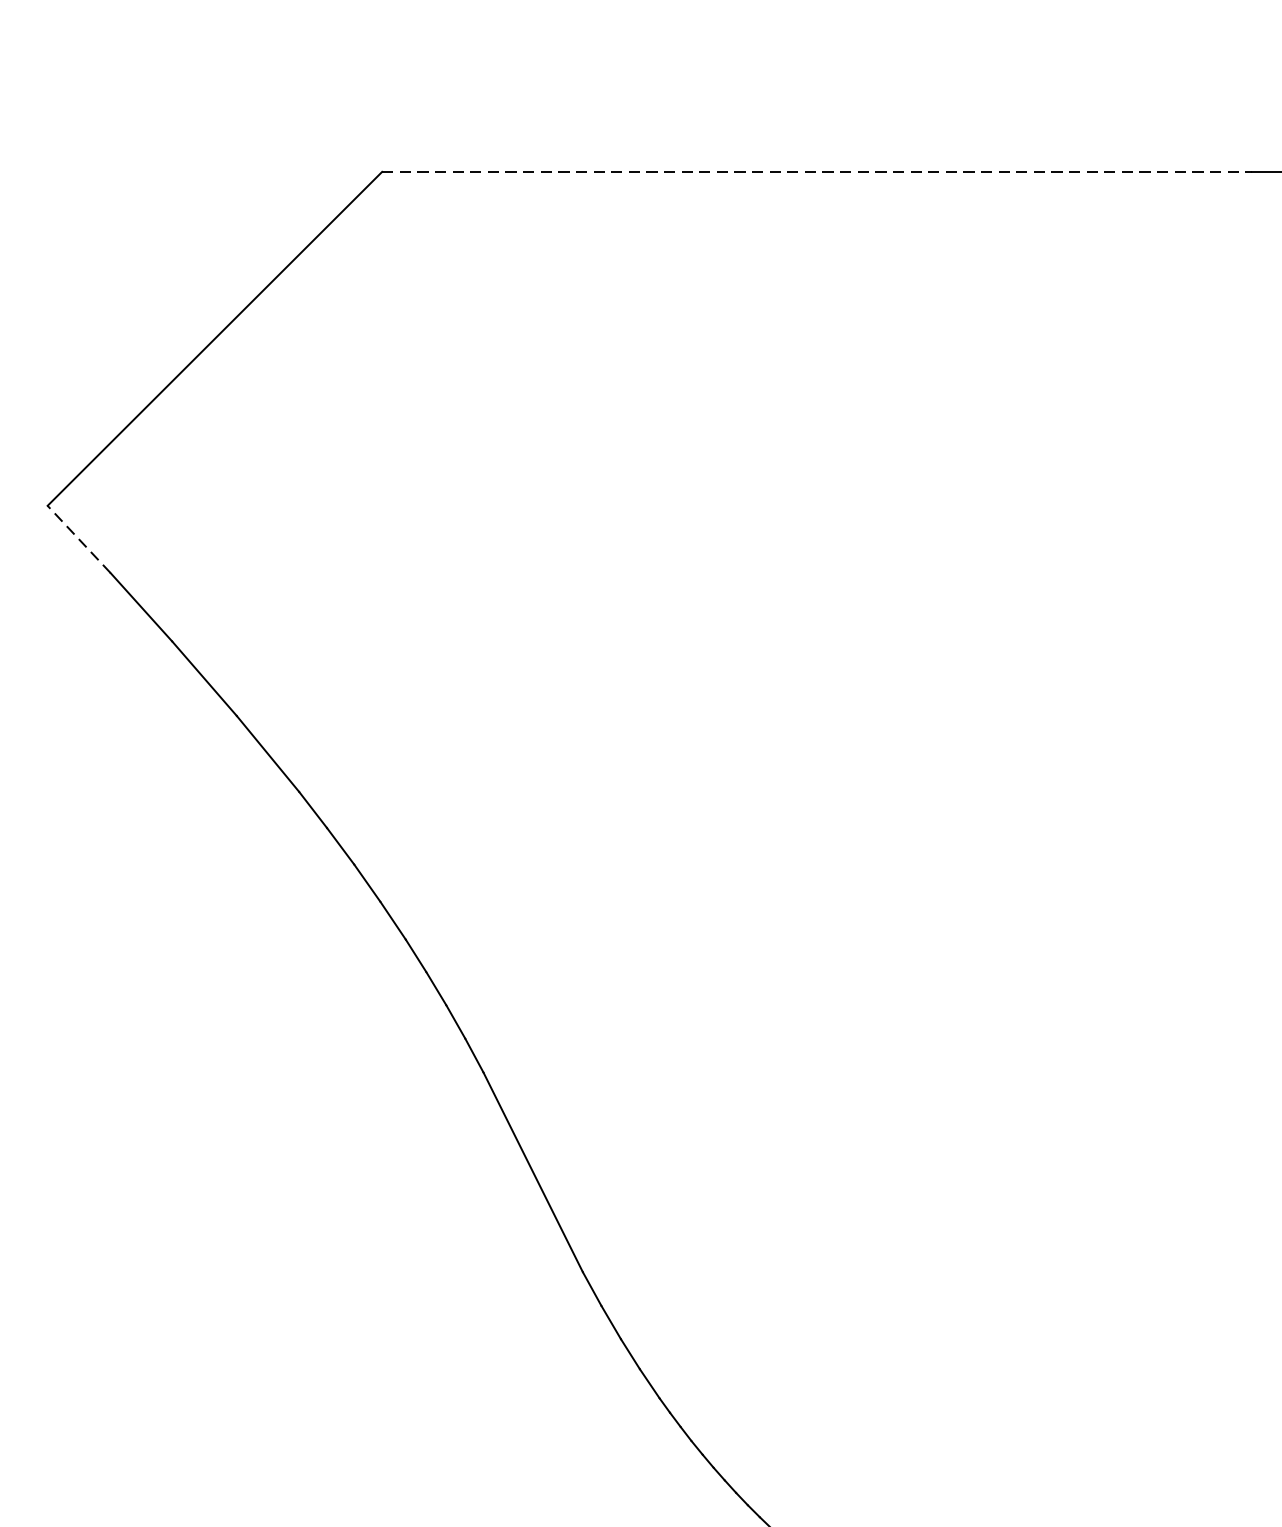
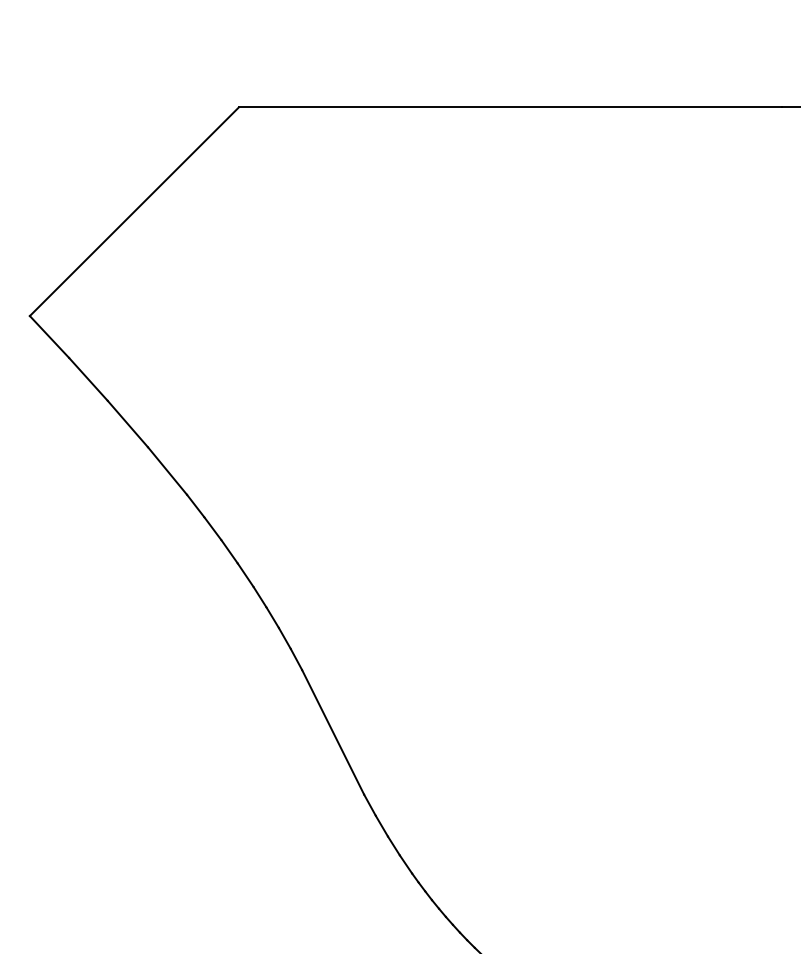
line: (817, 171) -> (510, 107), dashed -> solid
line: (79, 540) -> (49, 337), dashed -> solid

